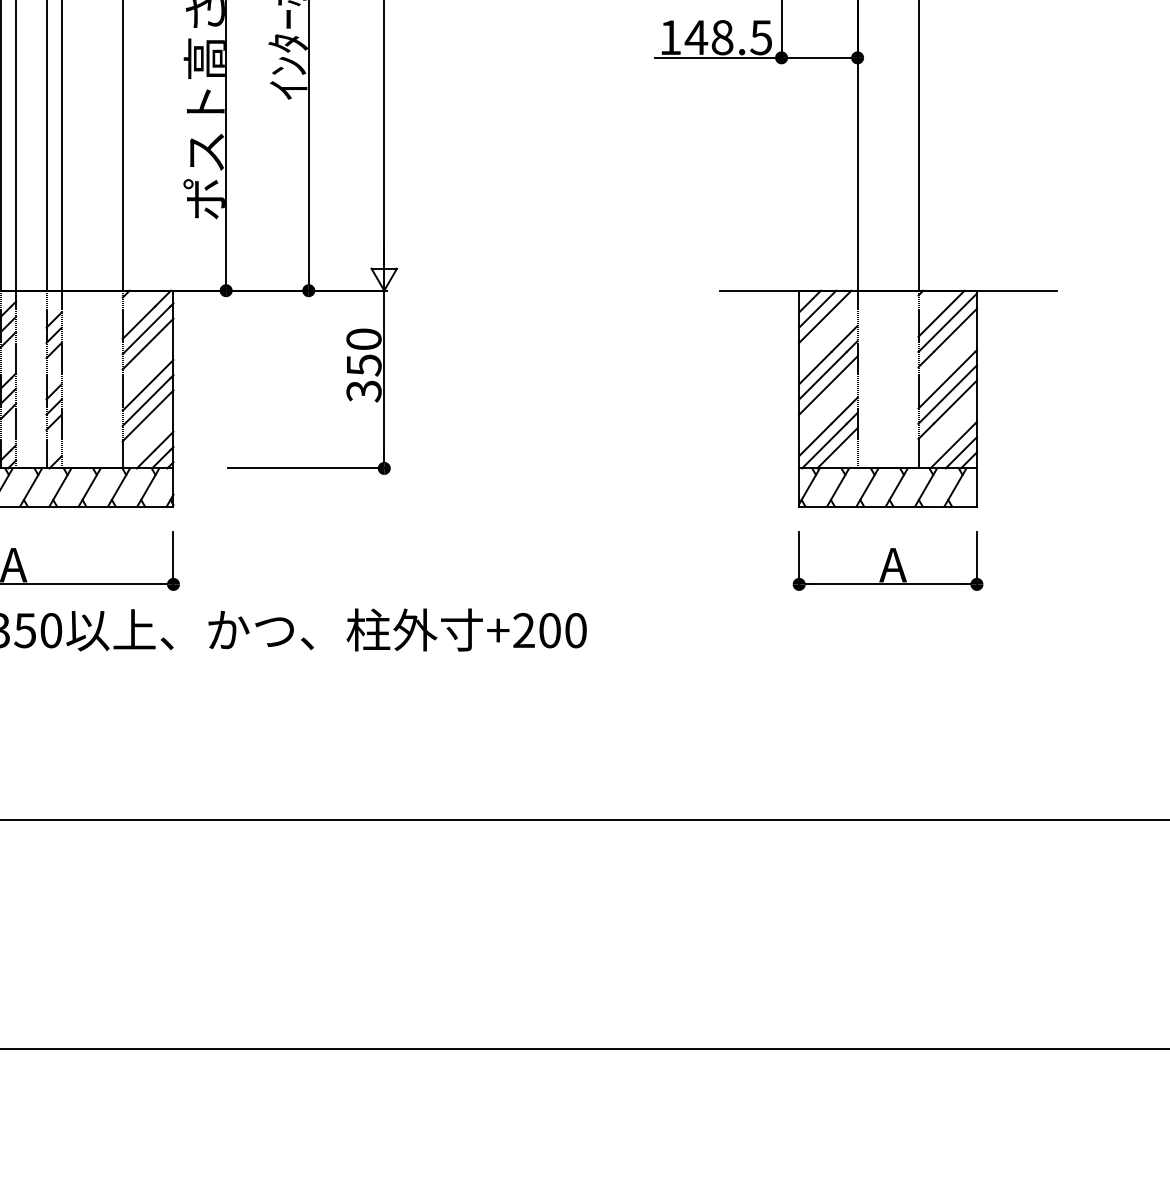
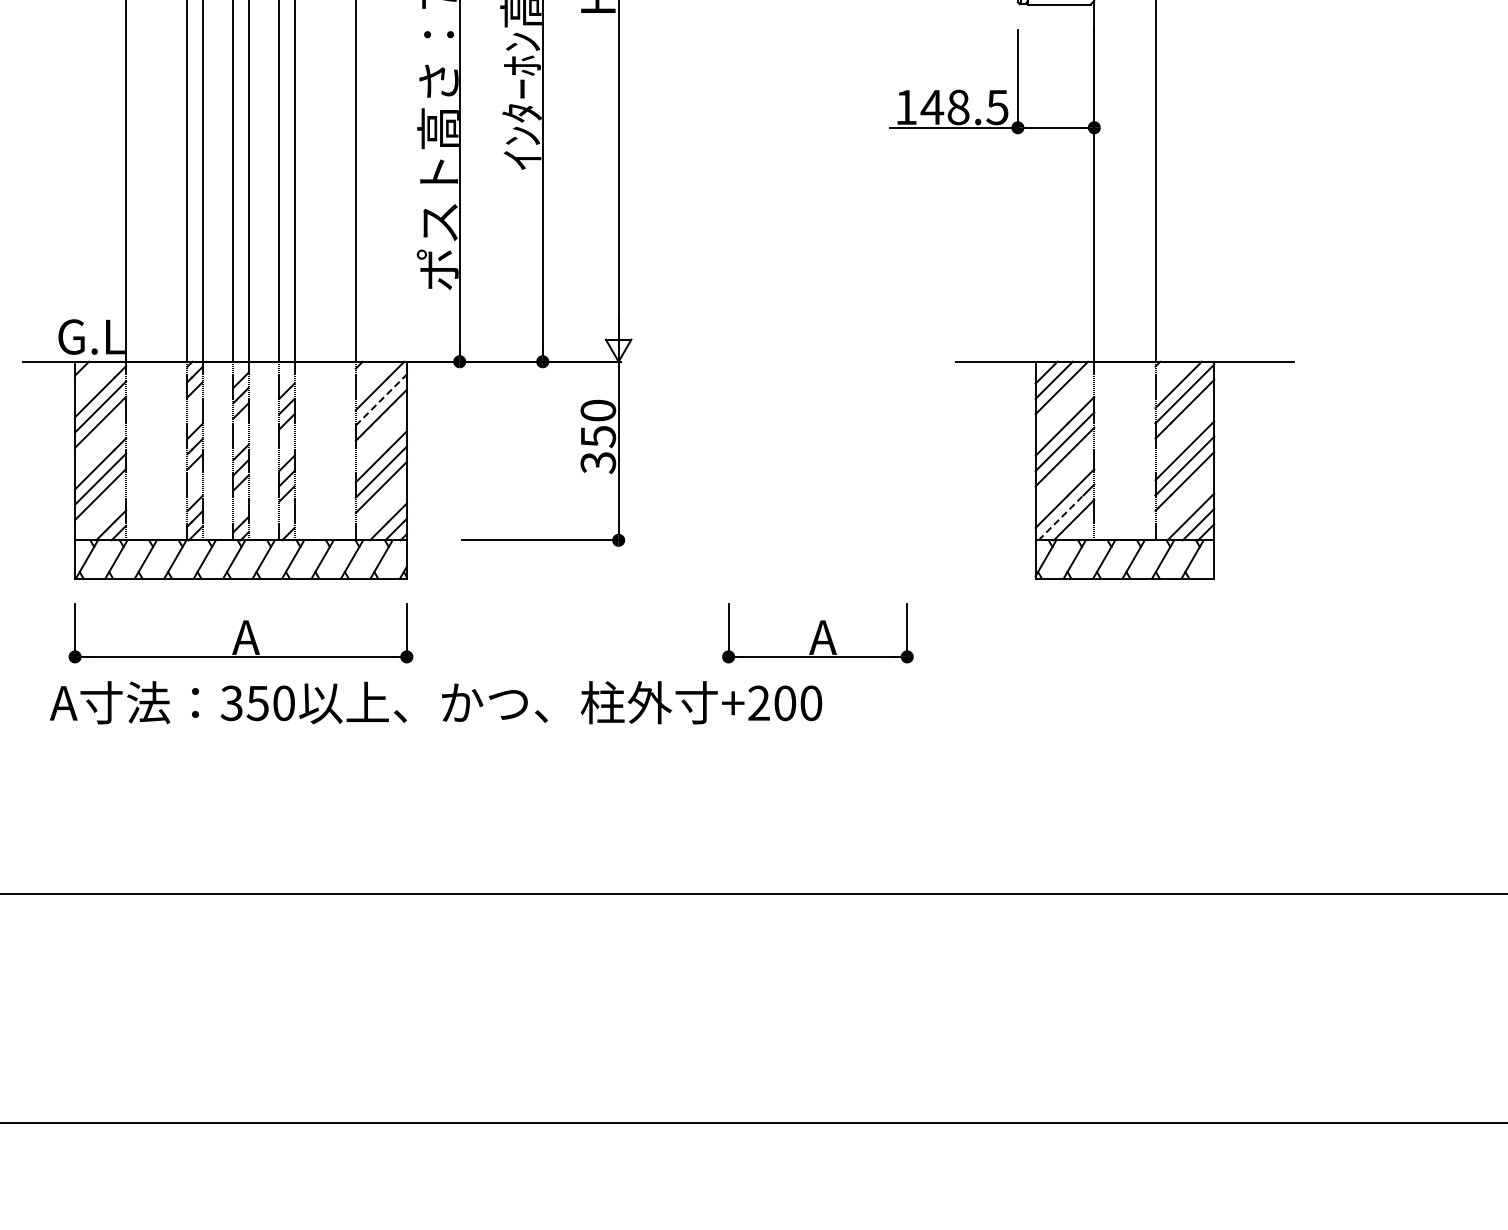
line: (146, 330) -> (379, 401), solid -> dashed
line: (824, 445) -> (1061, 517), solid -> dashed
part: (887, 561) -> (817, 633), moved

